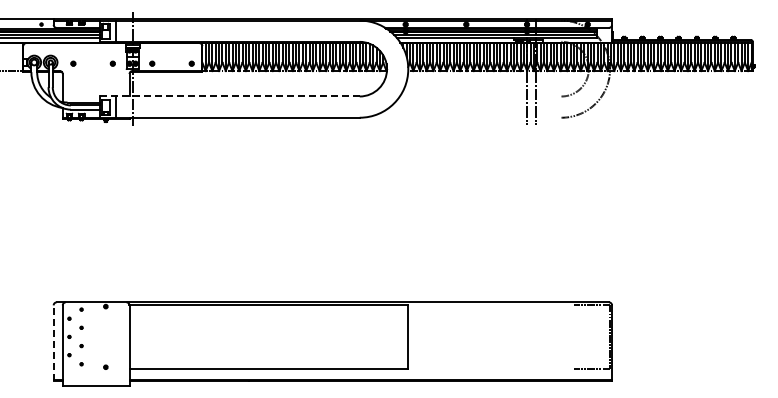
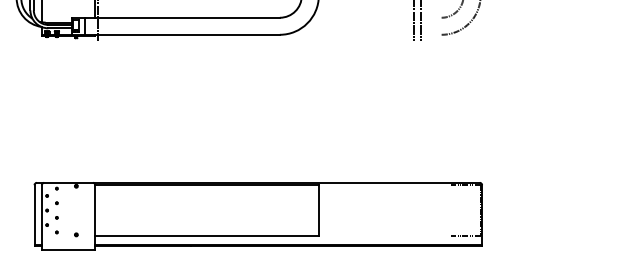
line: (229, 96) -> (175, 17), dashed -> solid
line: (53, 343) -> (34, 215), dashed -> solid

